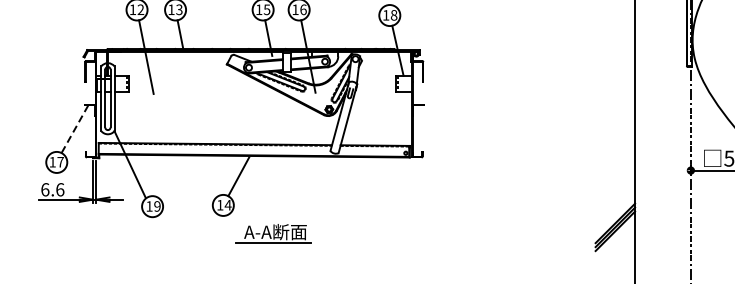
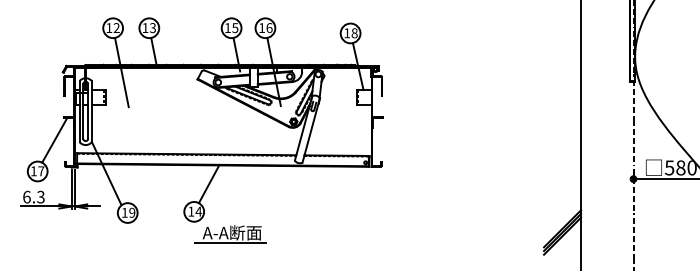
line: (74, 129) -> (54, 140), dashed -> solid
text: (59, 189) -> (40, 196), 6.6 -> 6.3
part: (273, 233) -> (230, 234), moved

